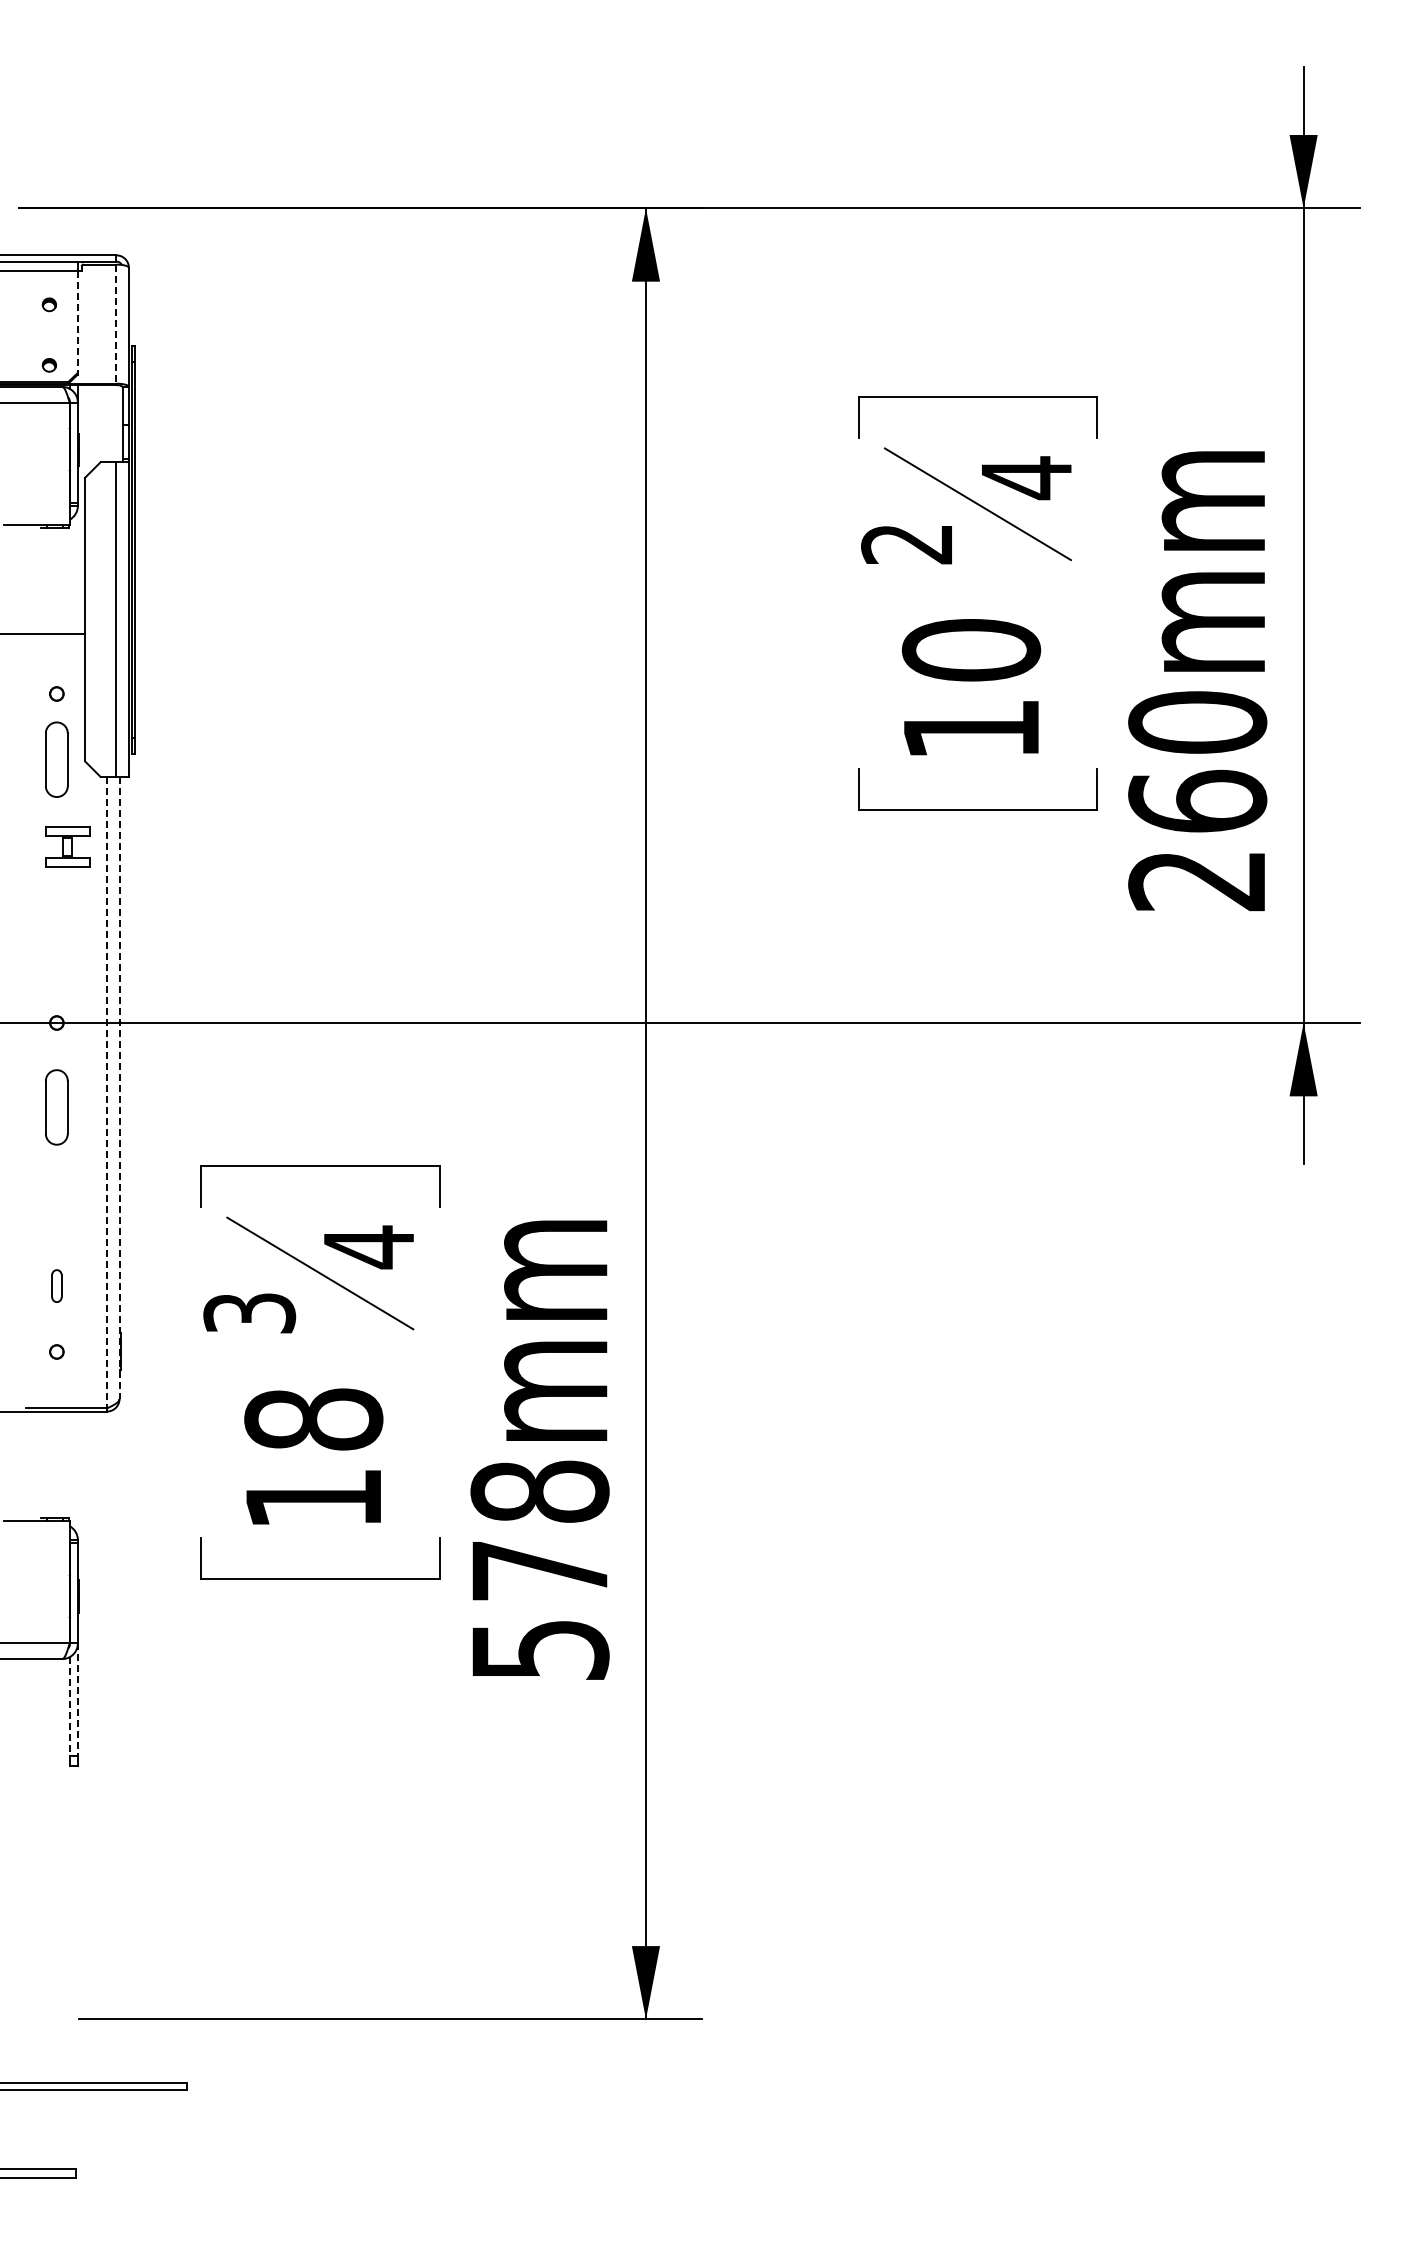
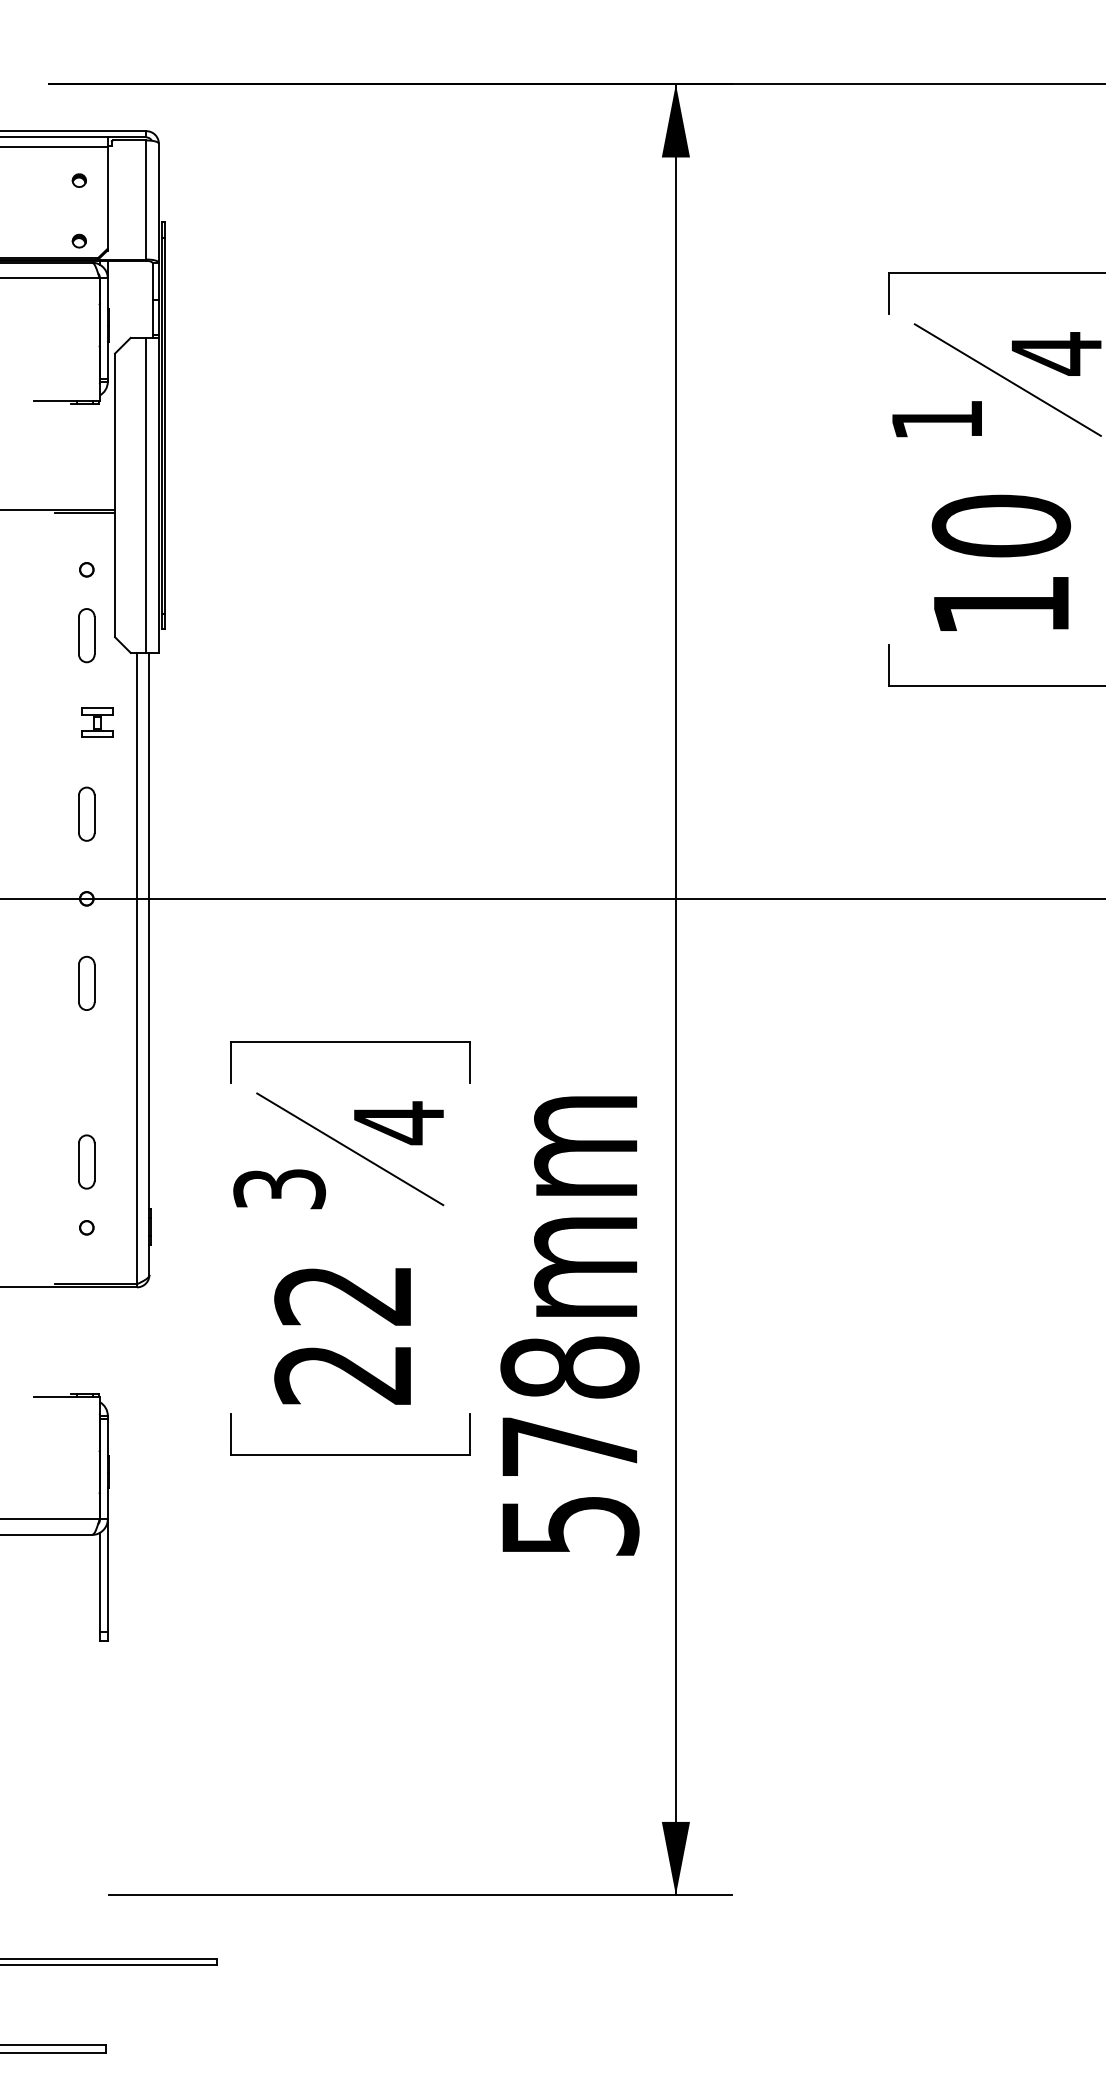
line: (77, 322) -> (107, 198), dashed -> solid
line: (116, 324) -> (146, 200), dashed -> solid
text: (906, 544) -> (936, 420), 2 -> 1
line: (55, 637) -> (85, 513), added
part: (56, 759) -> (86, 635), size x0.71
part: (67, 847) -> (97, 723), size x0.71
part: (56, 937) -> (86, 813), added
line: (119, 1088) -> (149, 964), dashed -> solid
line: (107, 1092) -> (137, 968), dashed -> solid
part: (56, 1107) -> (86, 983), size x0.71
part: (56, 1285) -> (86, 1161), size x1.67
text: (313, 1458) -> (343, 1334), 18 -> 22
line: (77, 1700) -> (107, 1576), dashed -> solid
line: (70, 1706) -> (100, 1582), dashed -> solid

